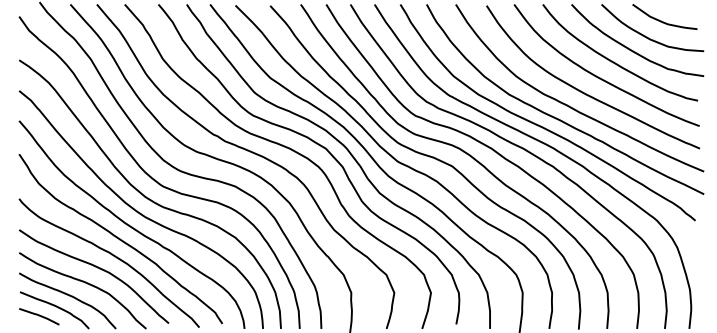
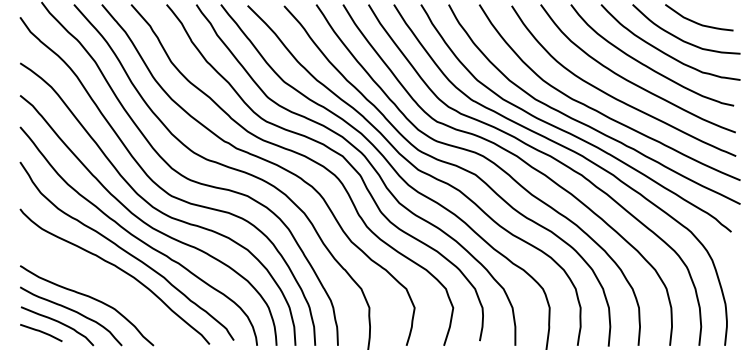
curve: (95, 267) -> (100, 281), removed

